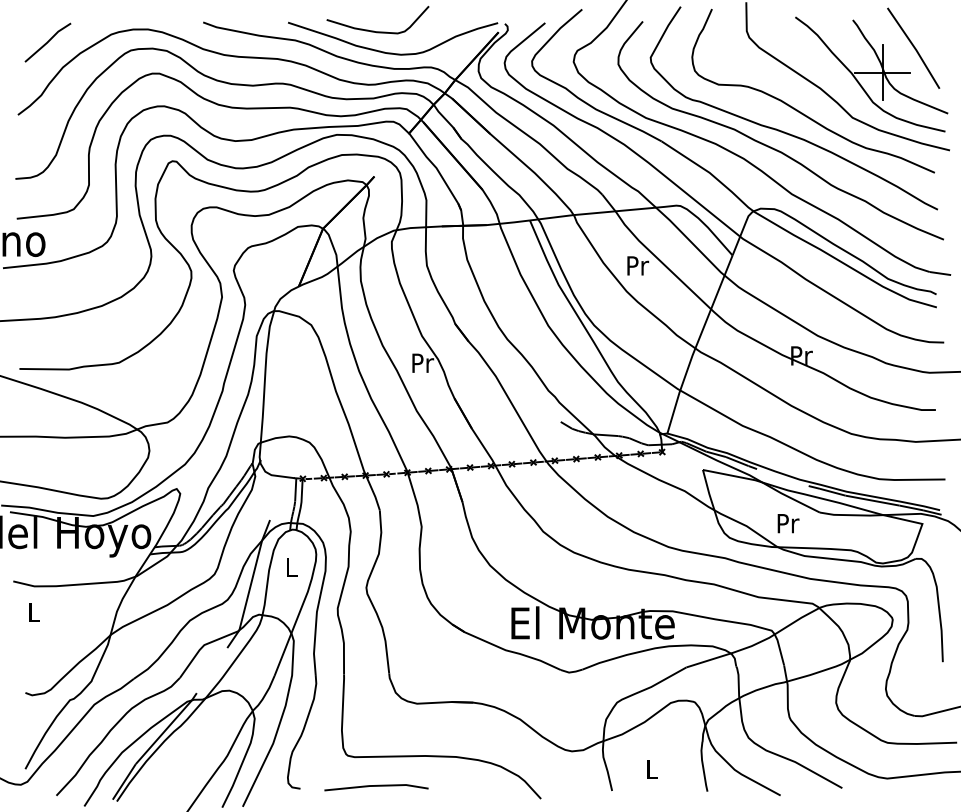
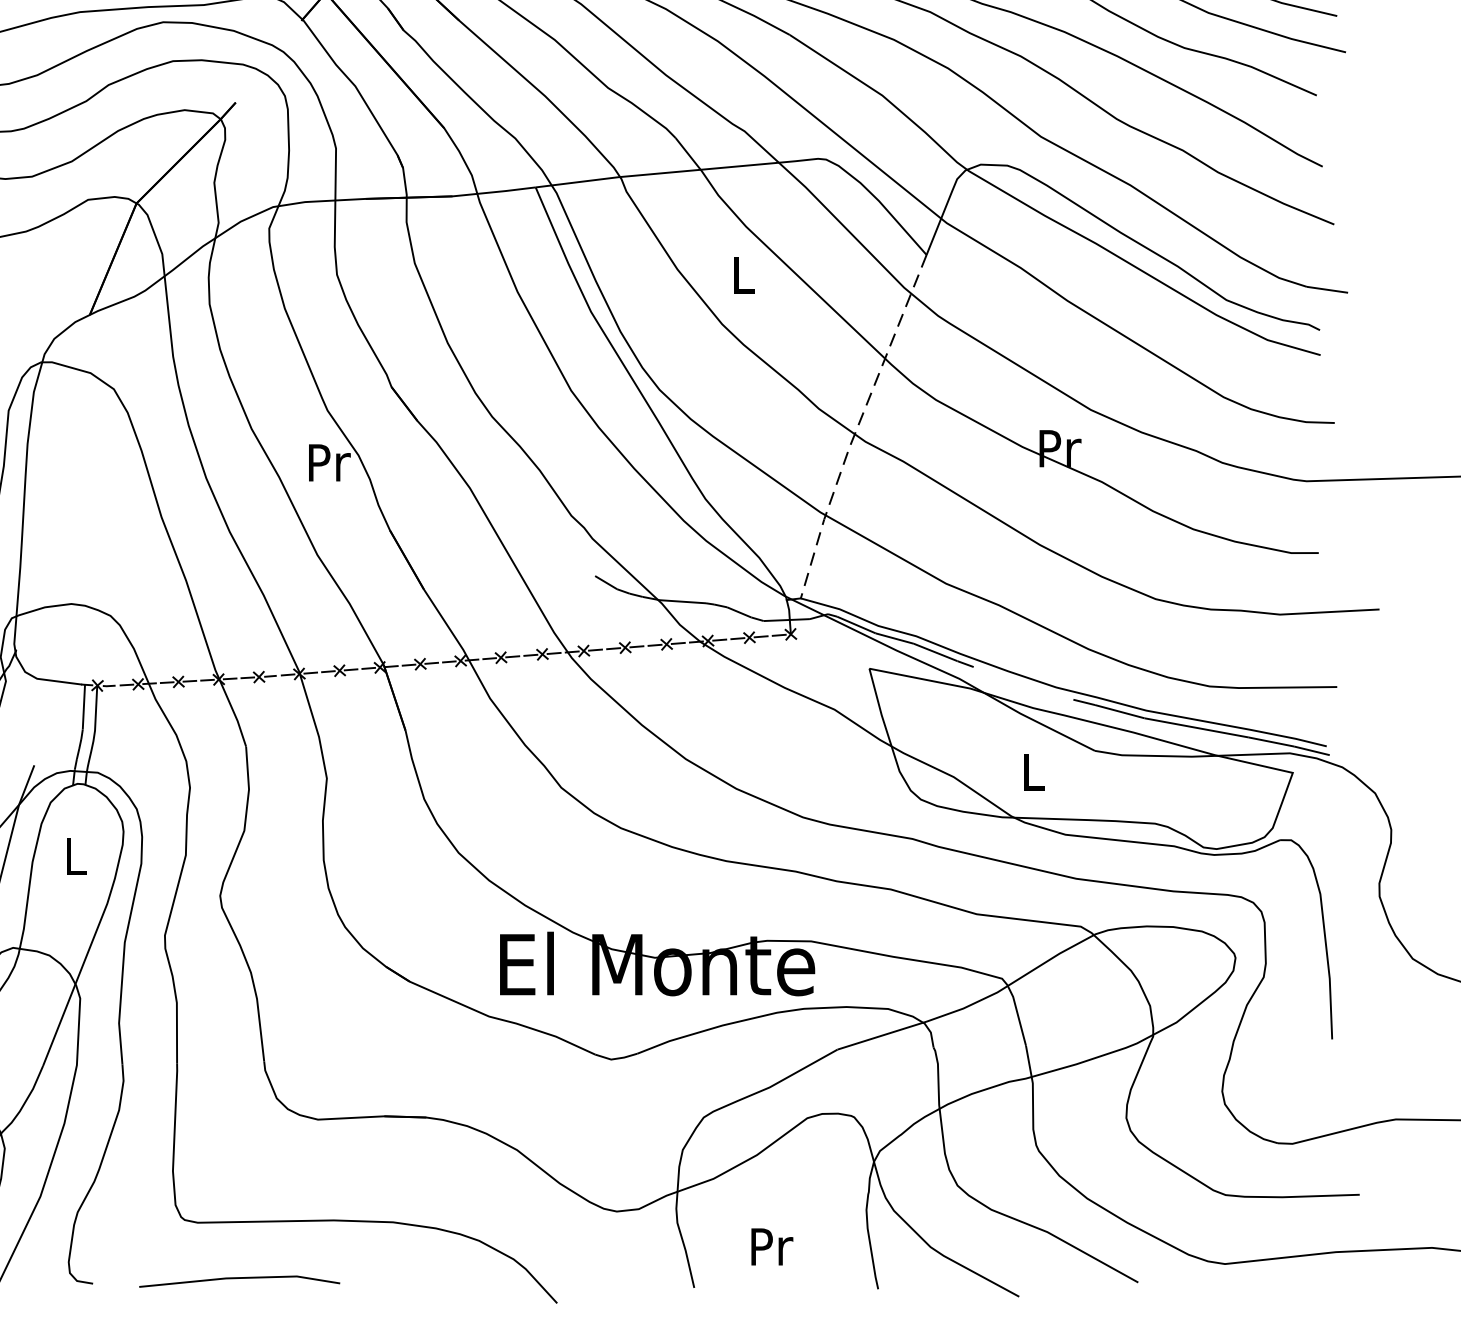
text: (638, 265) -> (745, 274), Pr -> L
line: (696, 345) -> (856, 428), solid -> dashed
text: (788, 523) -> (1034, 771), Pr -> L
text: (652, 769) -> (772, 1246), L -> Pr

